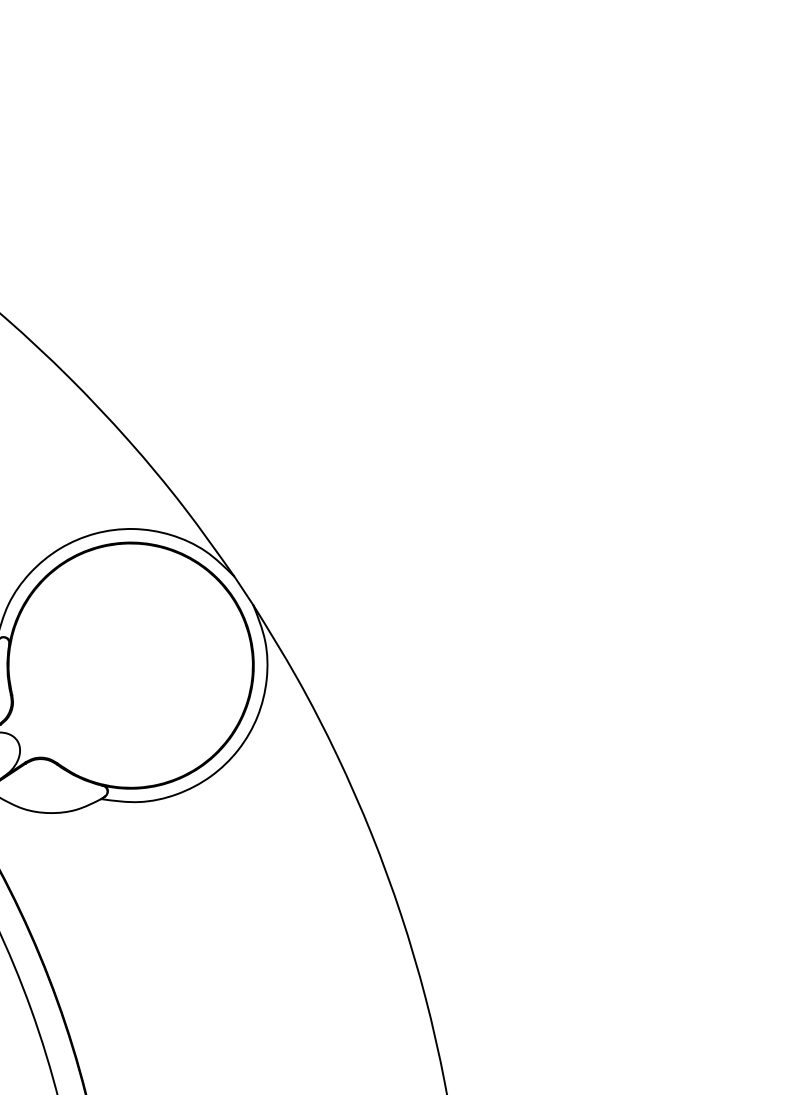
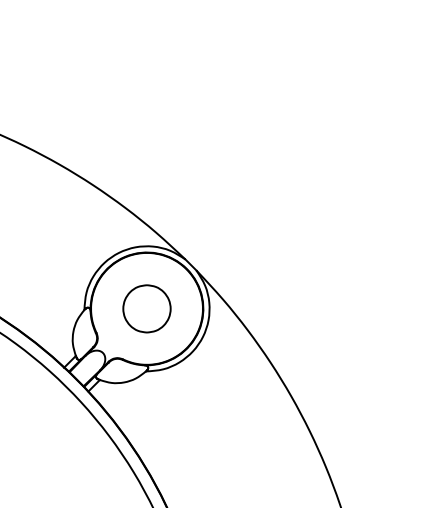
part: (129, 664) -> (146, 308), added

